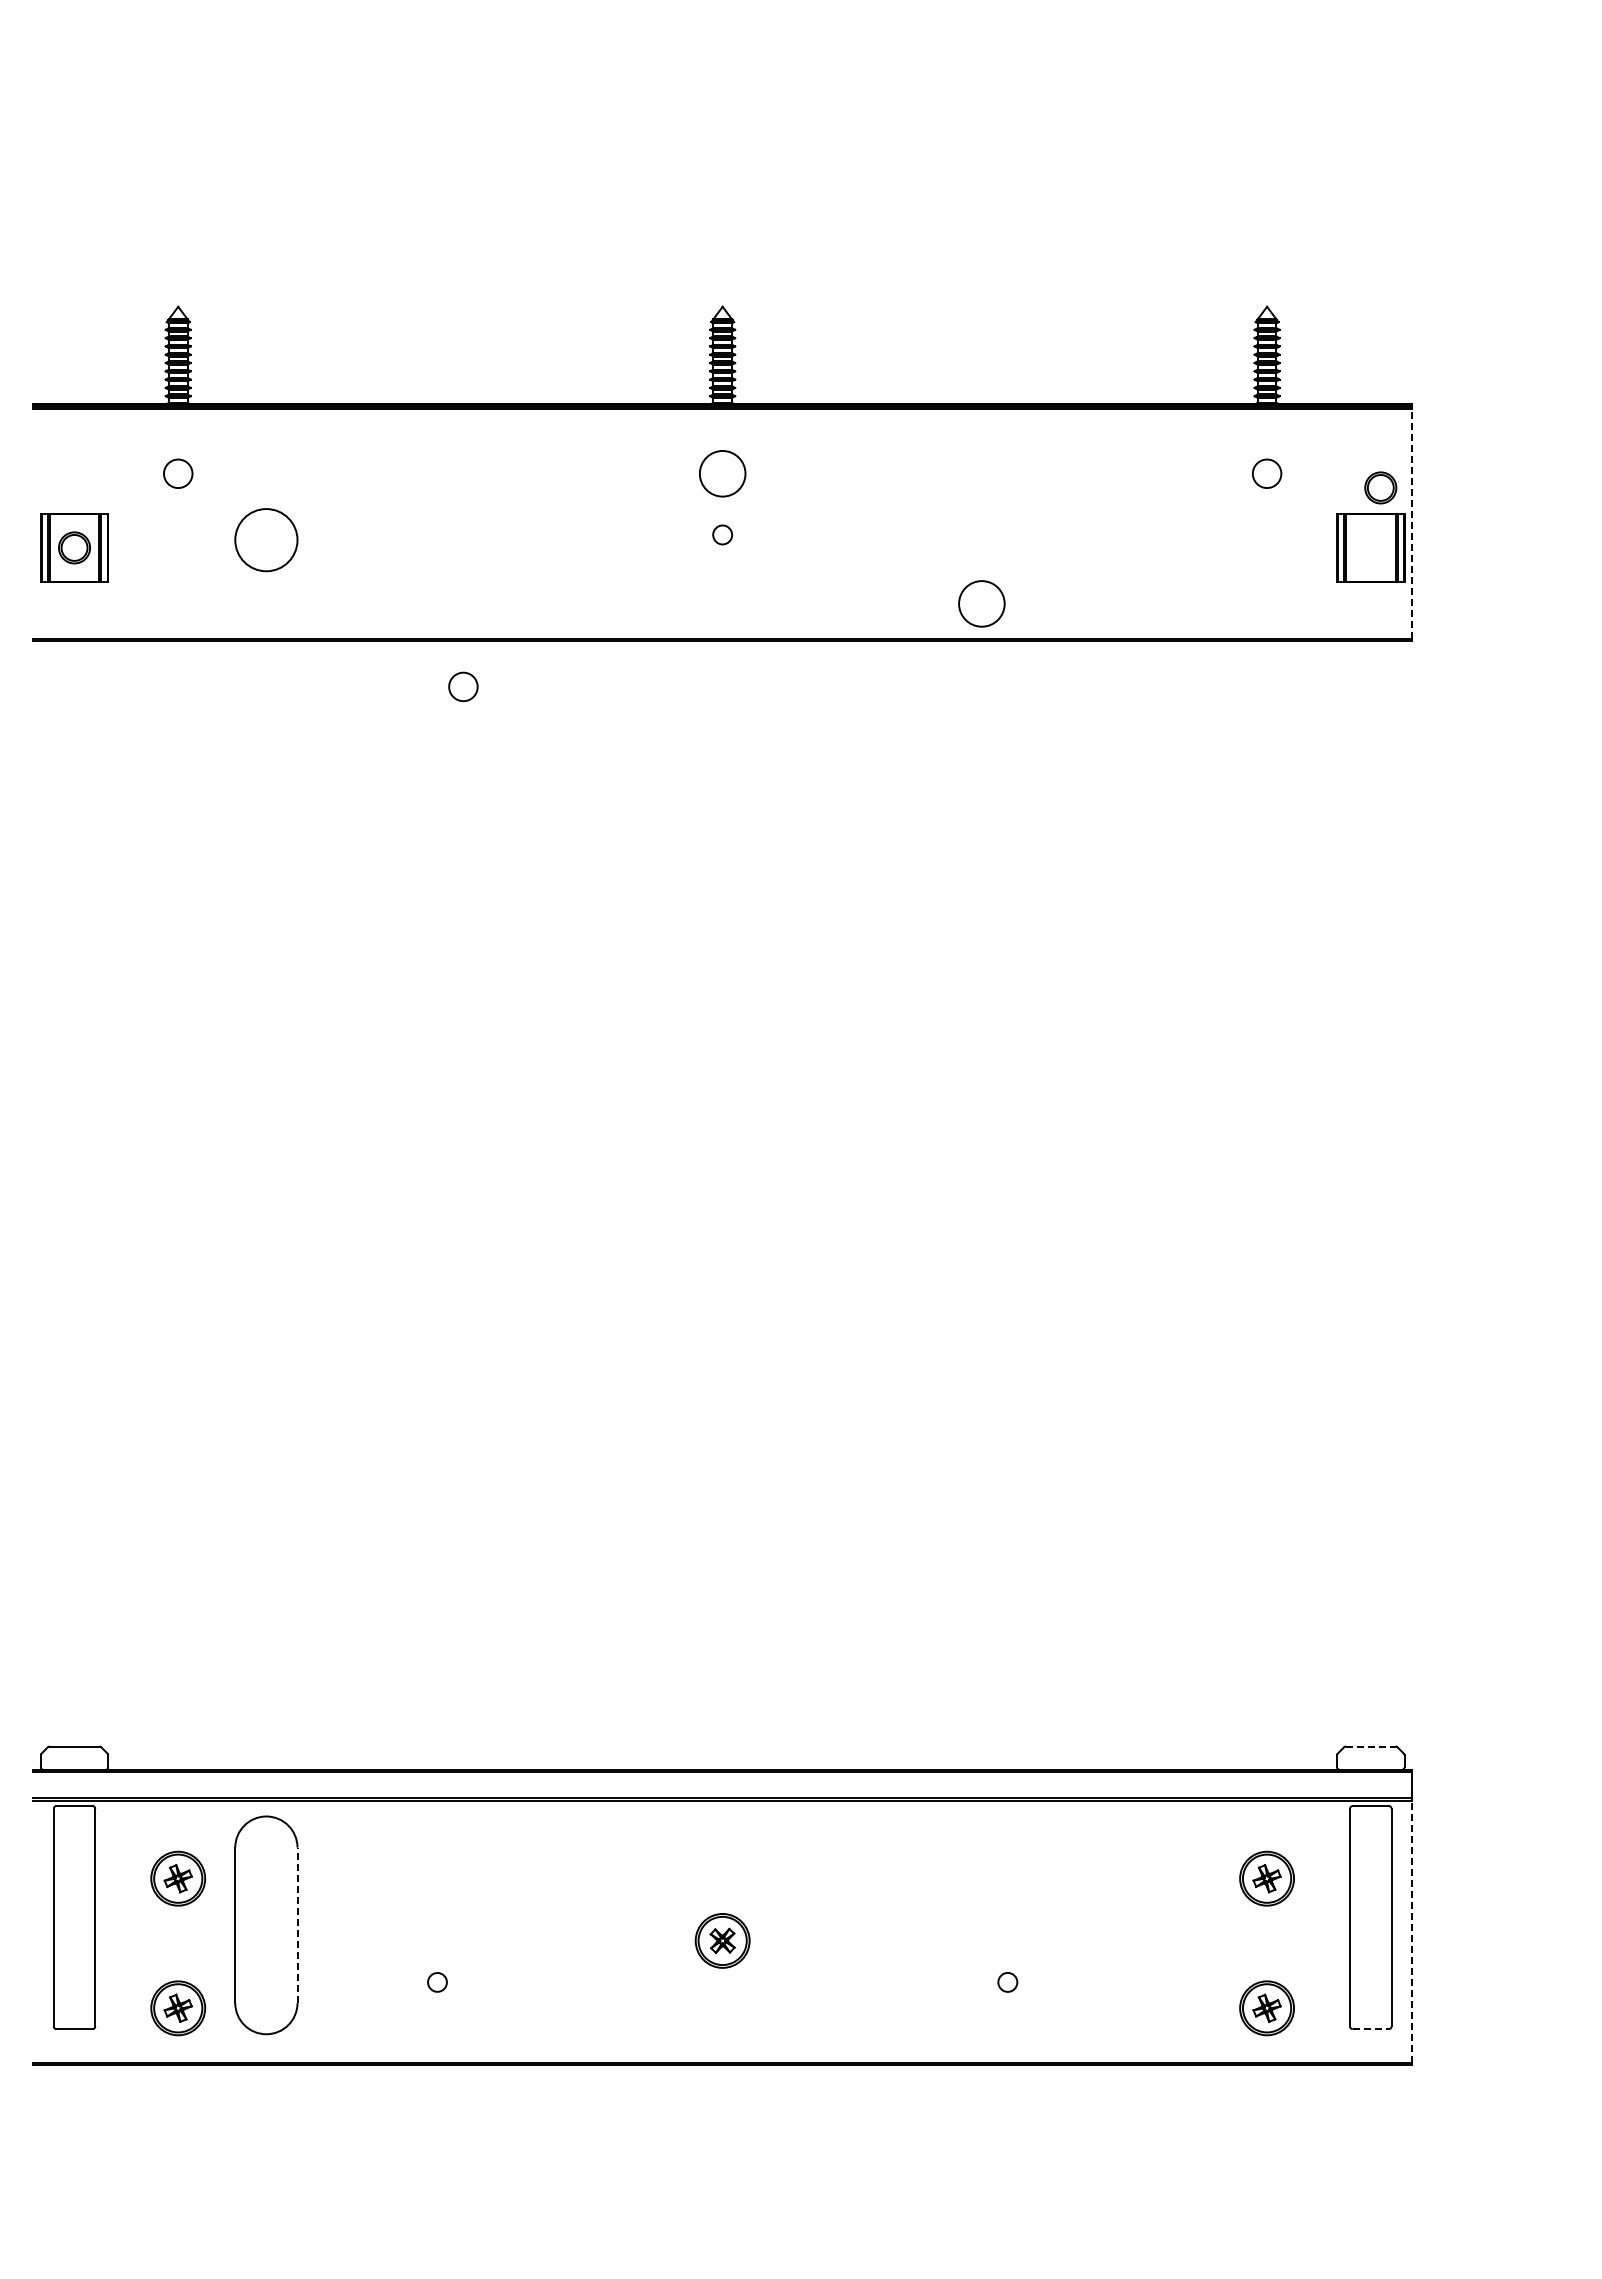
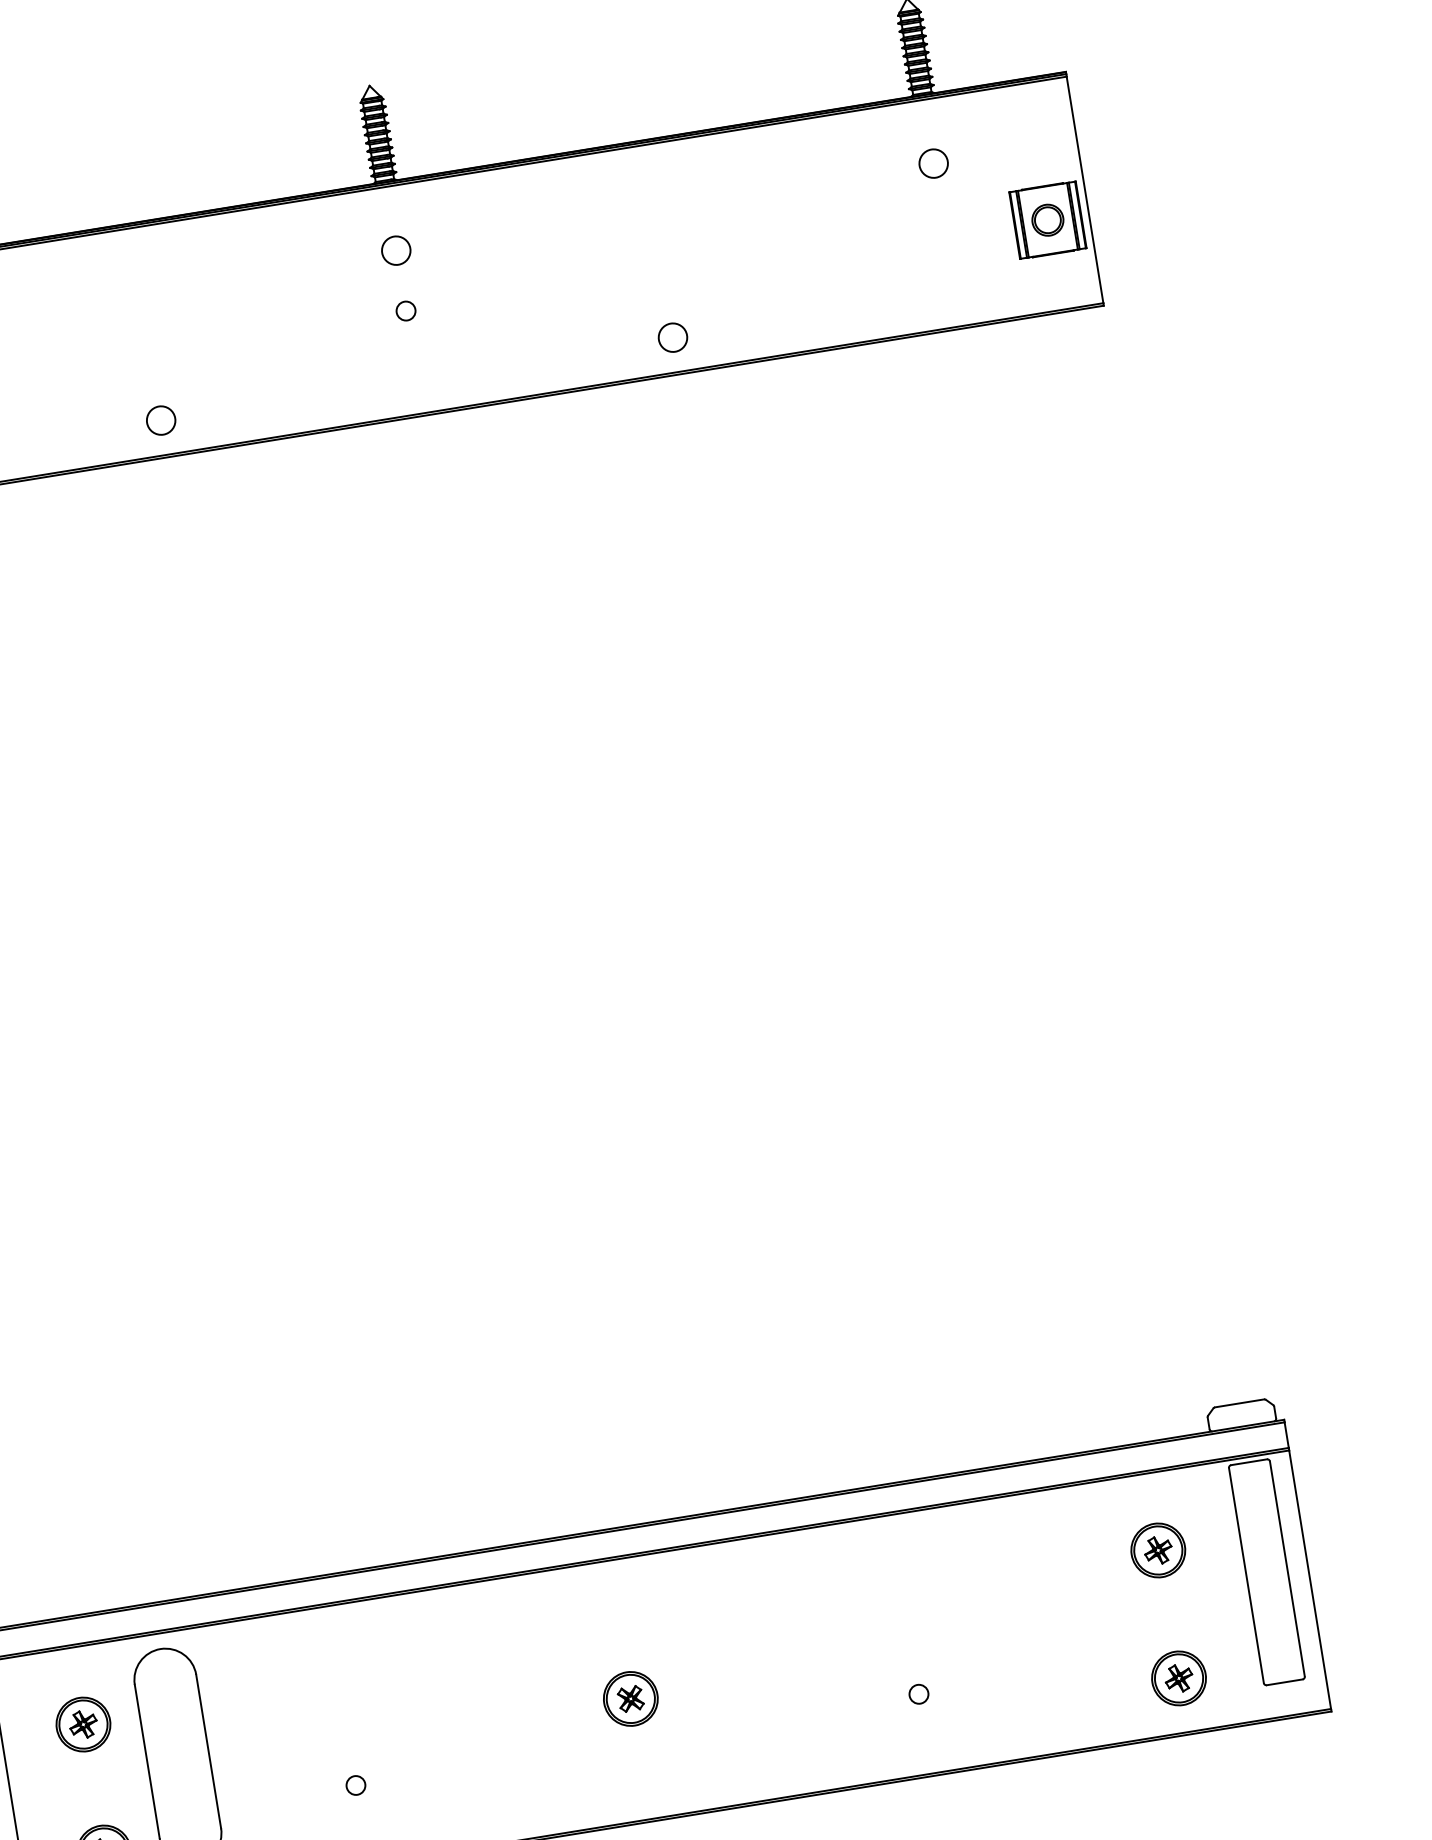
circle: (722, 473) -> (396, 250), size x0.62
part: (1380, 487) -> (1047, 219), moved
line: (1412, 523) -> (1085, 189), dashed -> solid
circle: (981, 603) -> (672, 337), size x0.62
circle: (463, 686) -> (161, 420), moved
line: (1370, 1746) -> (1239, 1403), dashed -> solid
line: (297, 1925) -> (208, 1751), dashed -> solid
line: (1412, 1931) -> (1310, 1579), dashed -> solid
line: (1371, 2029) -> (1285, 1682), dashed -> solid

